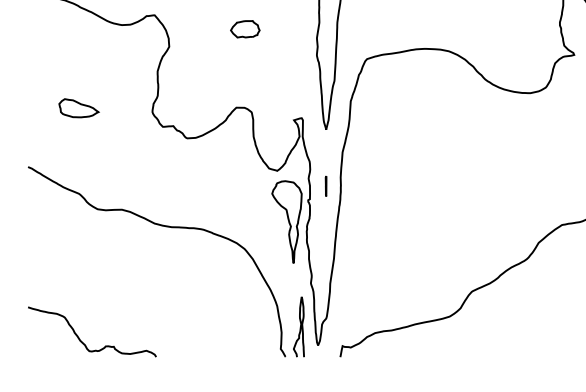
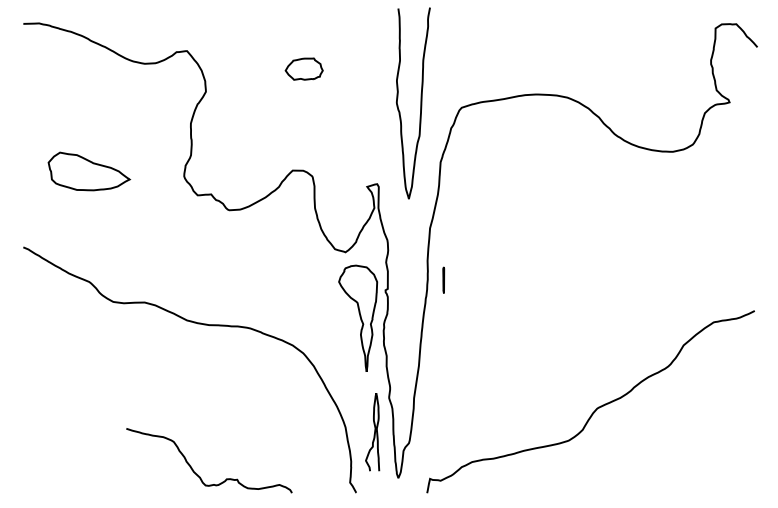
part: (78, 107) -> (88, 170), size x1.6
line: (325, 185) -> (443, 279), moved
curve: (300, 327) -> (374, 432), moved
curve: (83, 342) -> (198, 474), moved

